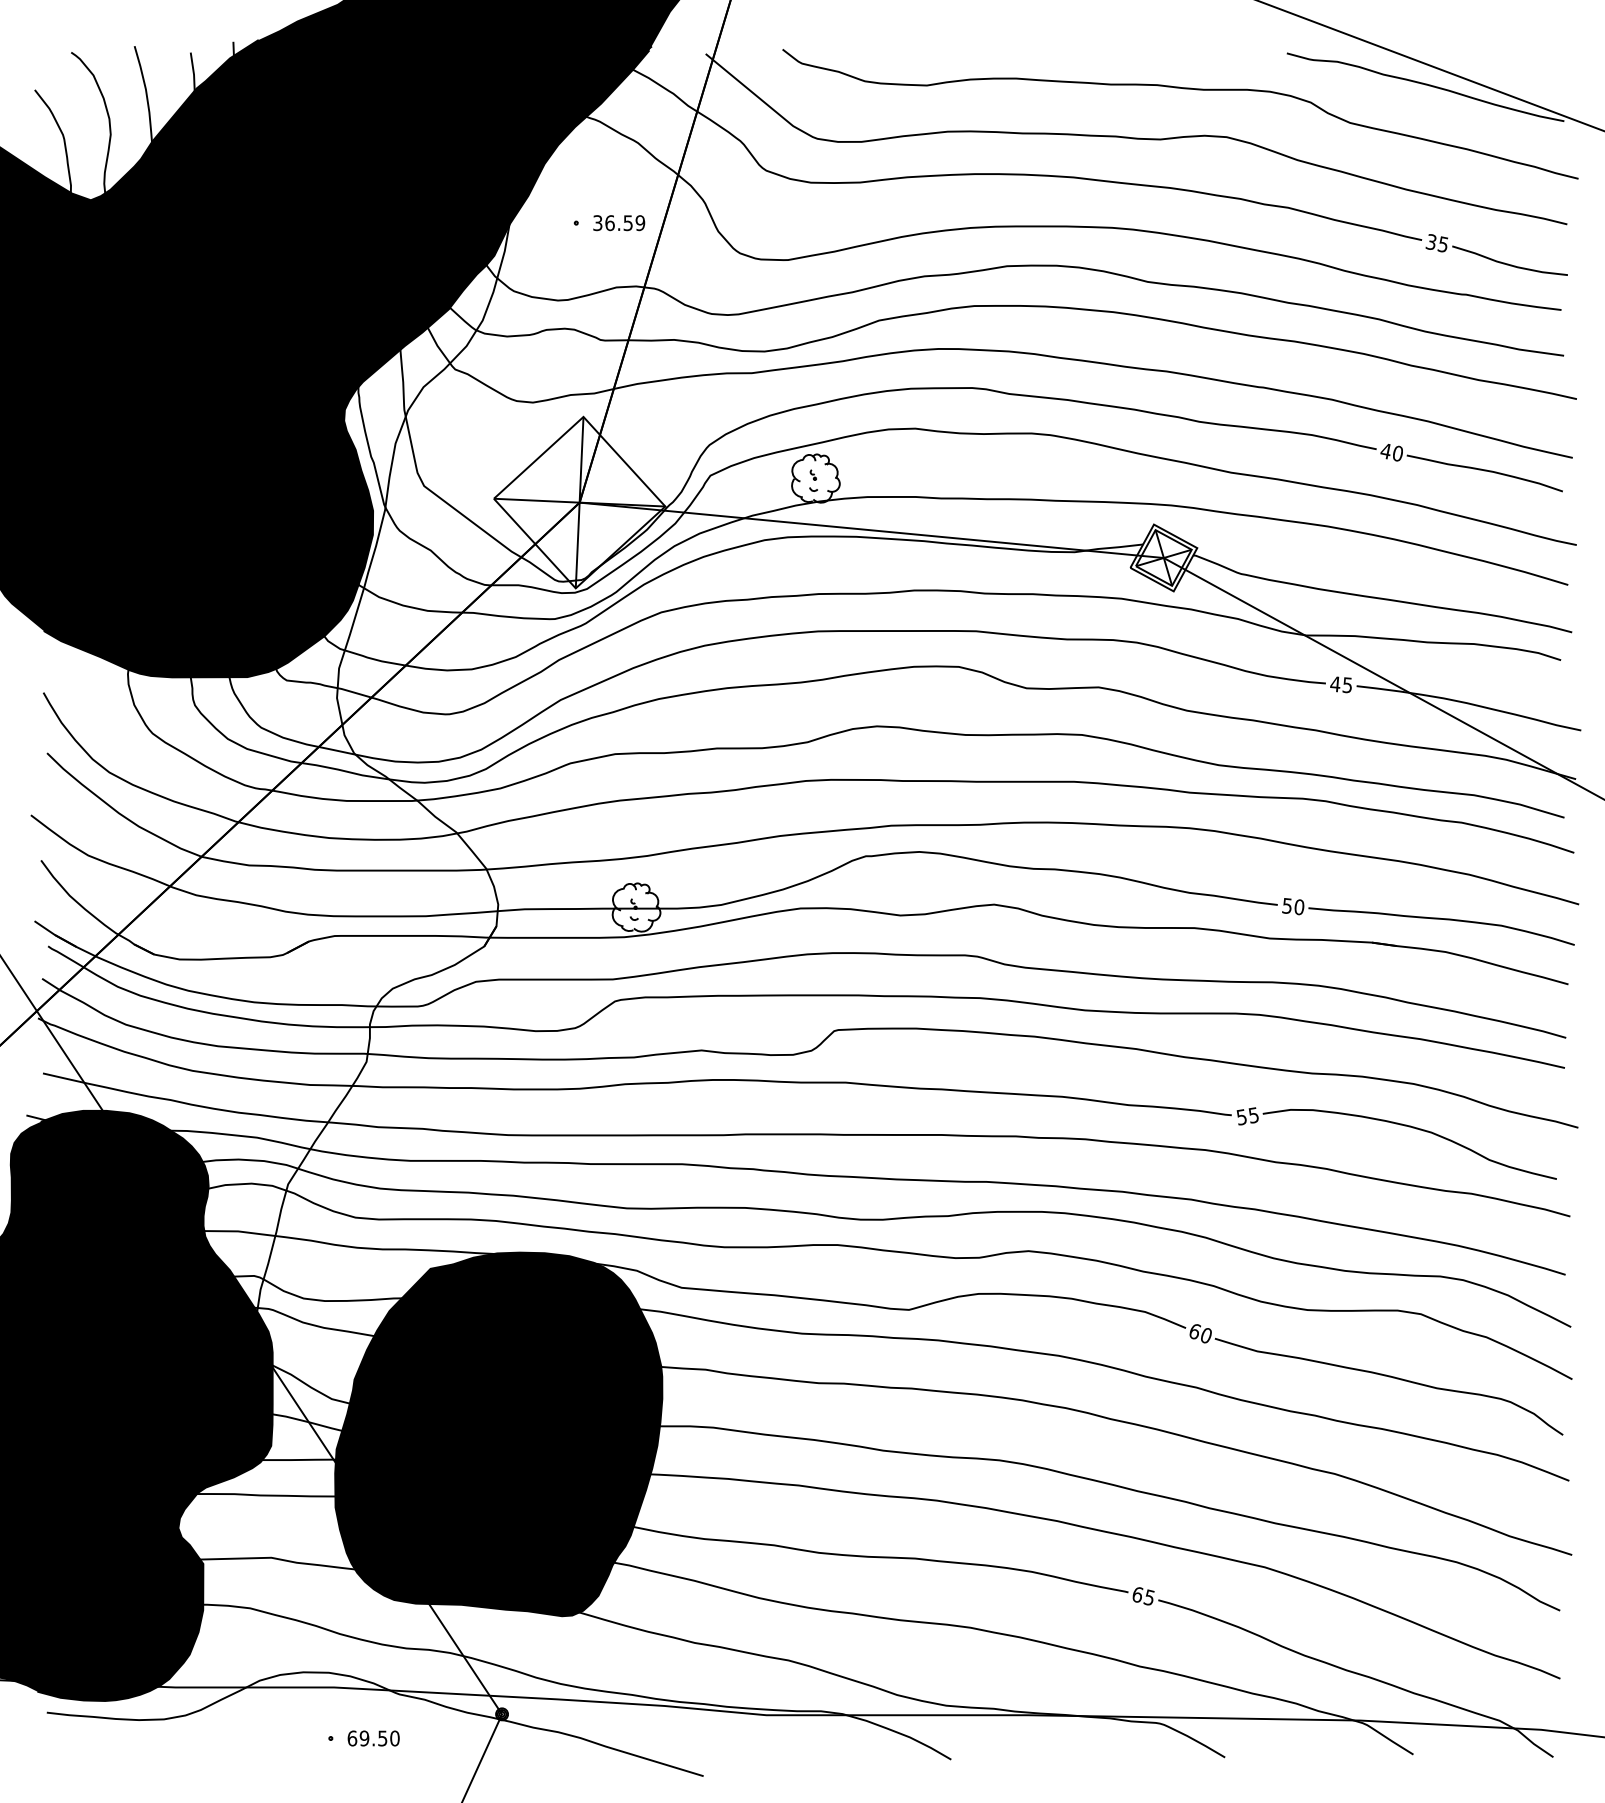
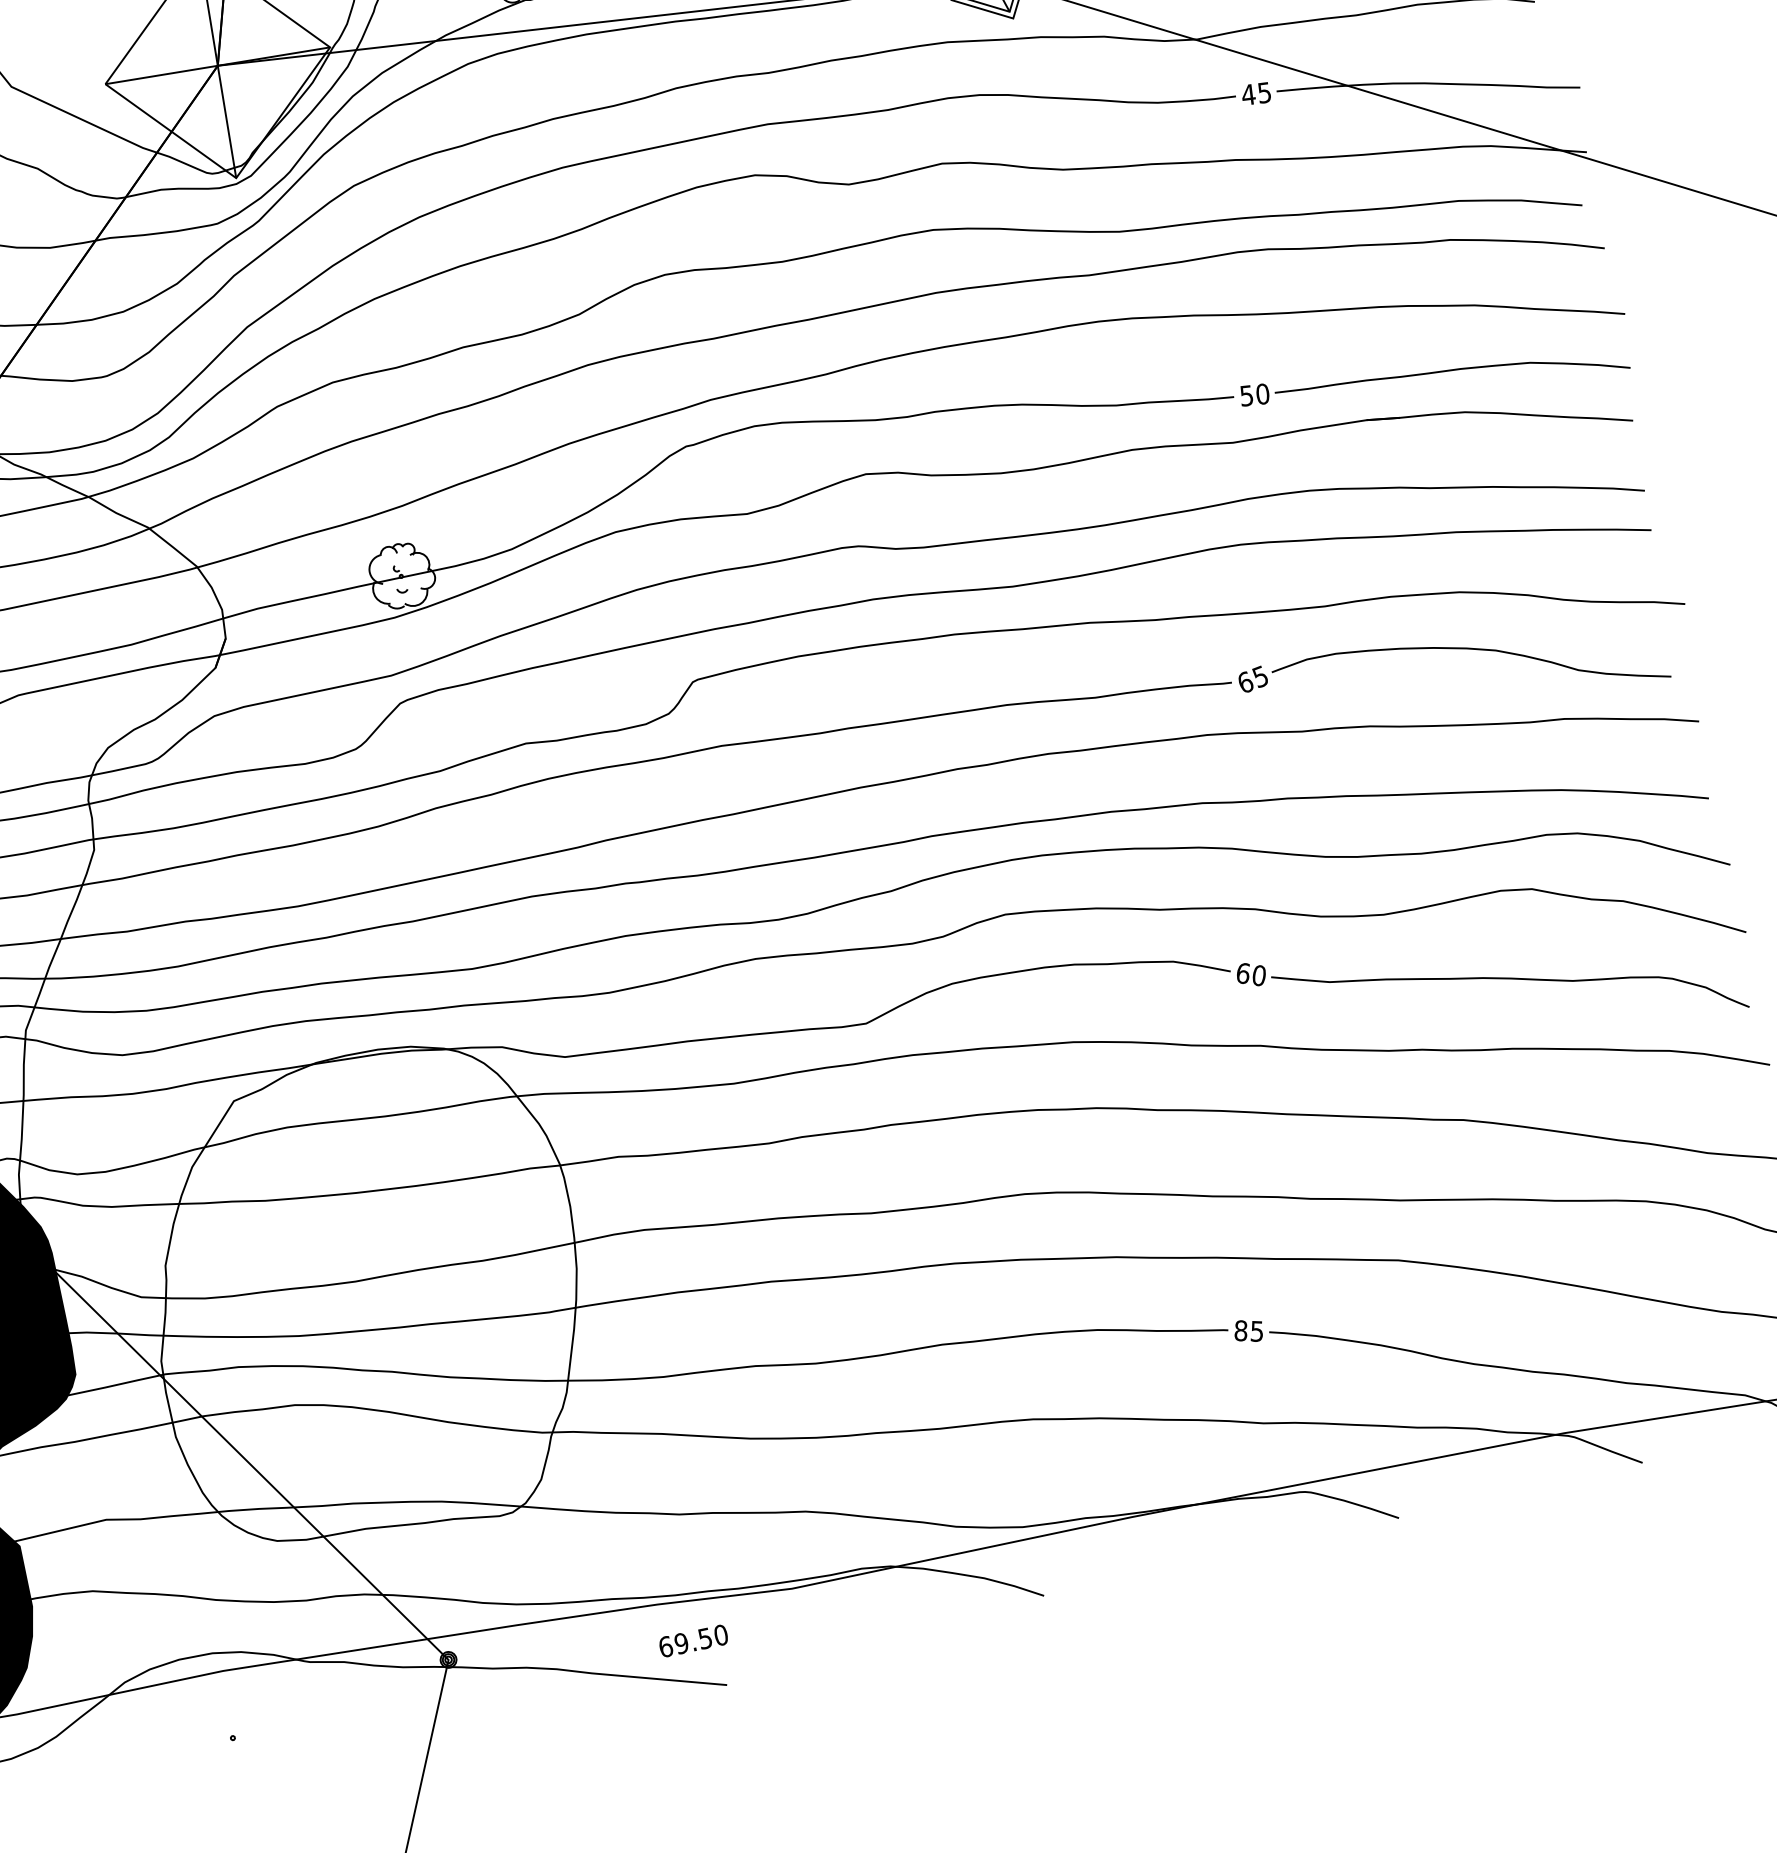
text: (1241, 1117) -> (1245, 682), 55 -> 65
fill: (498, 1434) -> (367, 1297), removed
text: (1137, 1594) -> (1240, 1330), 65 -> 85
text: (373, 1738) -> (693, 1641), moved

